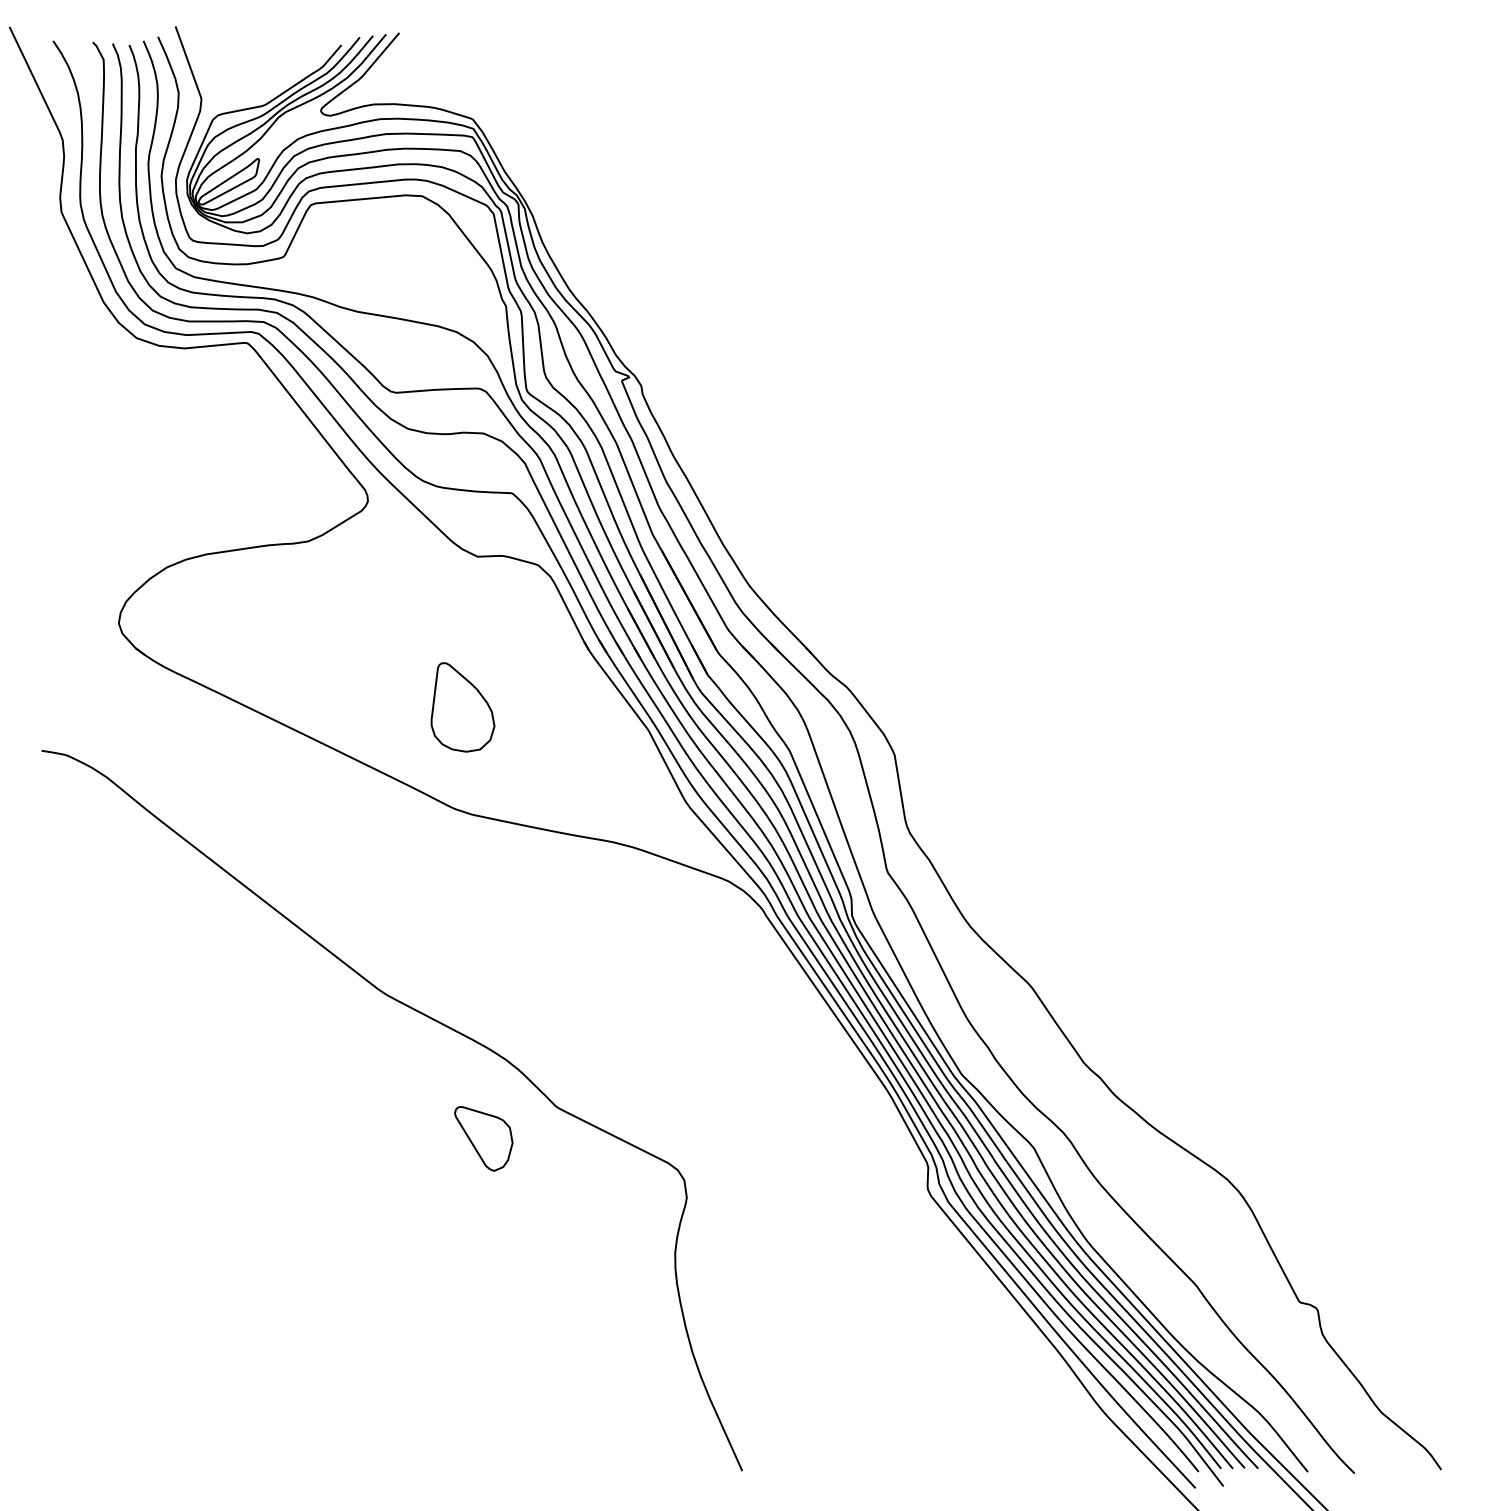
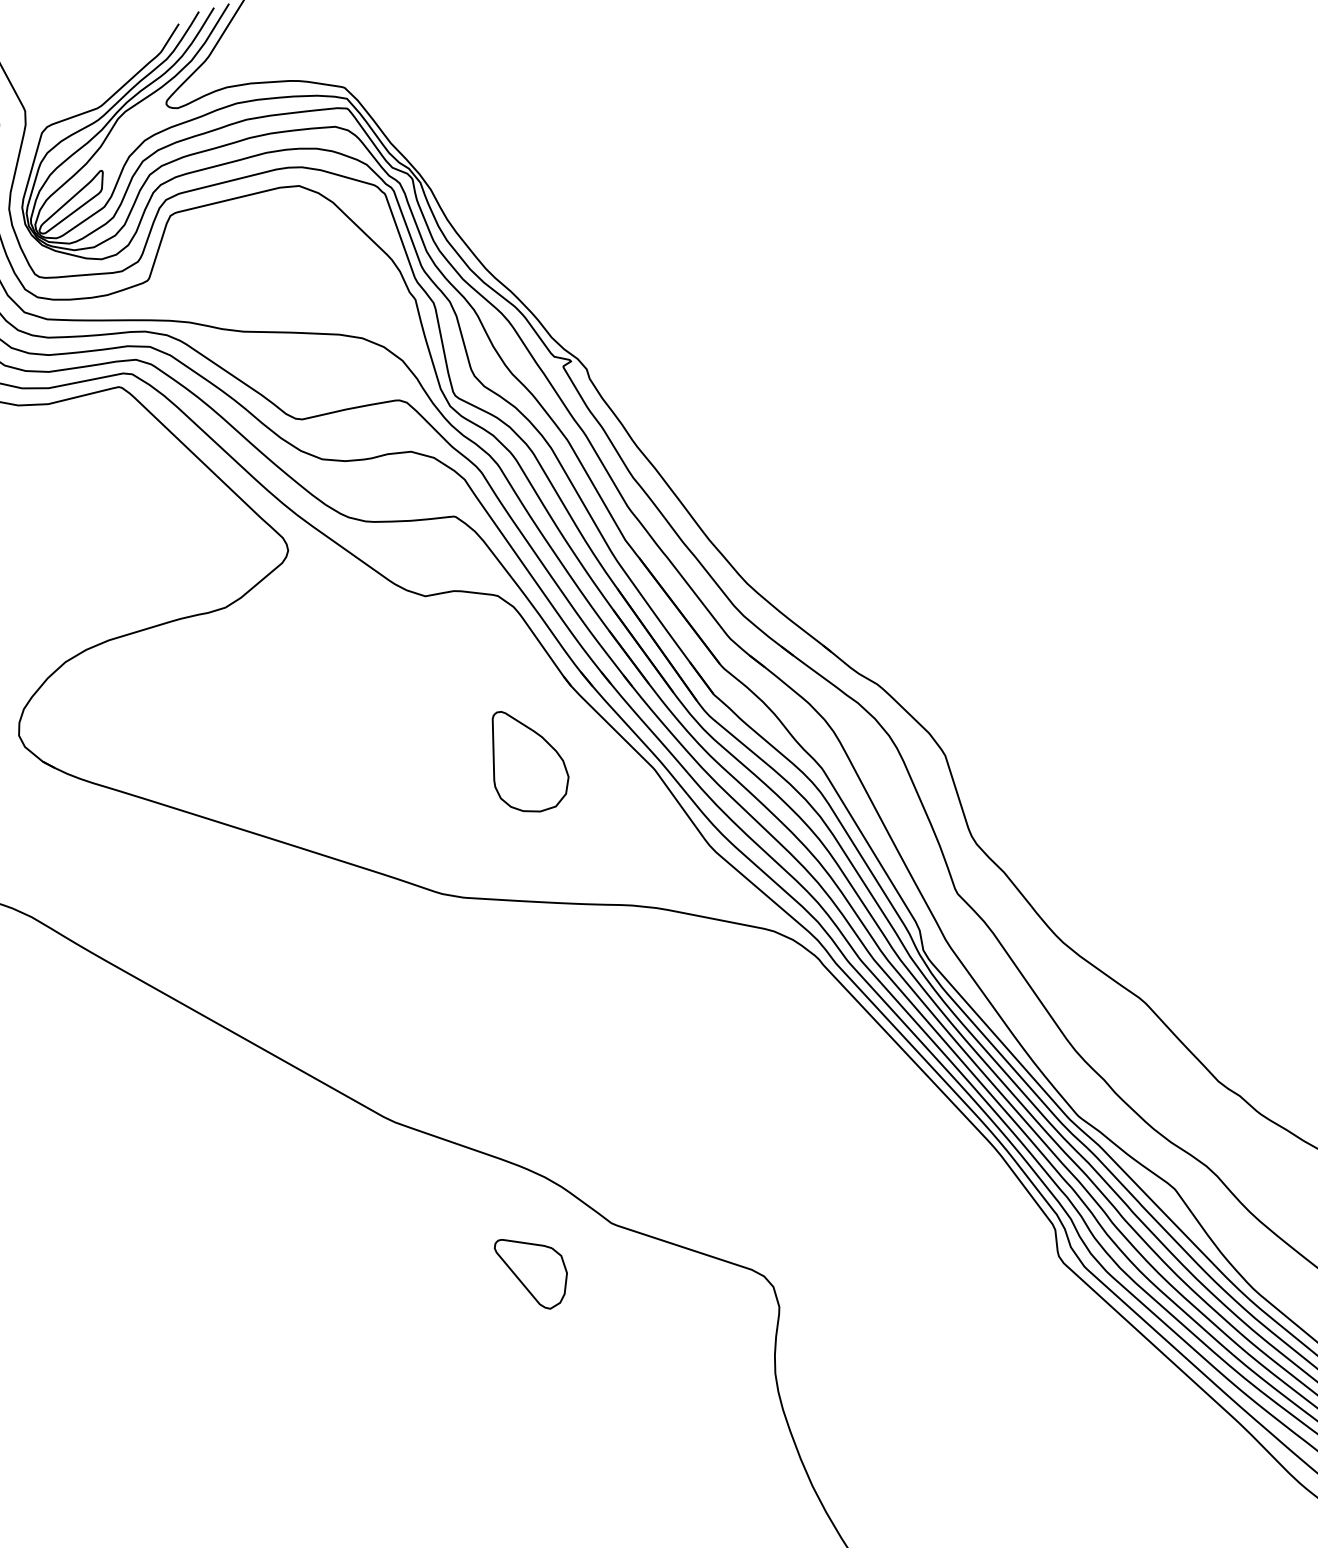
part: (462, 707) -> (528, 760), moved

